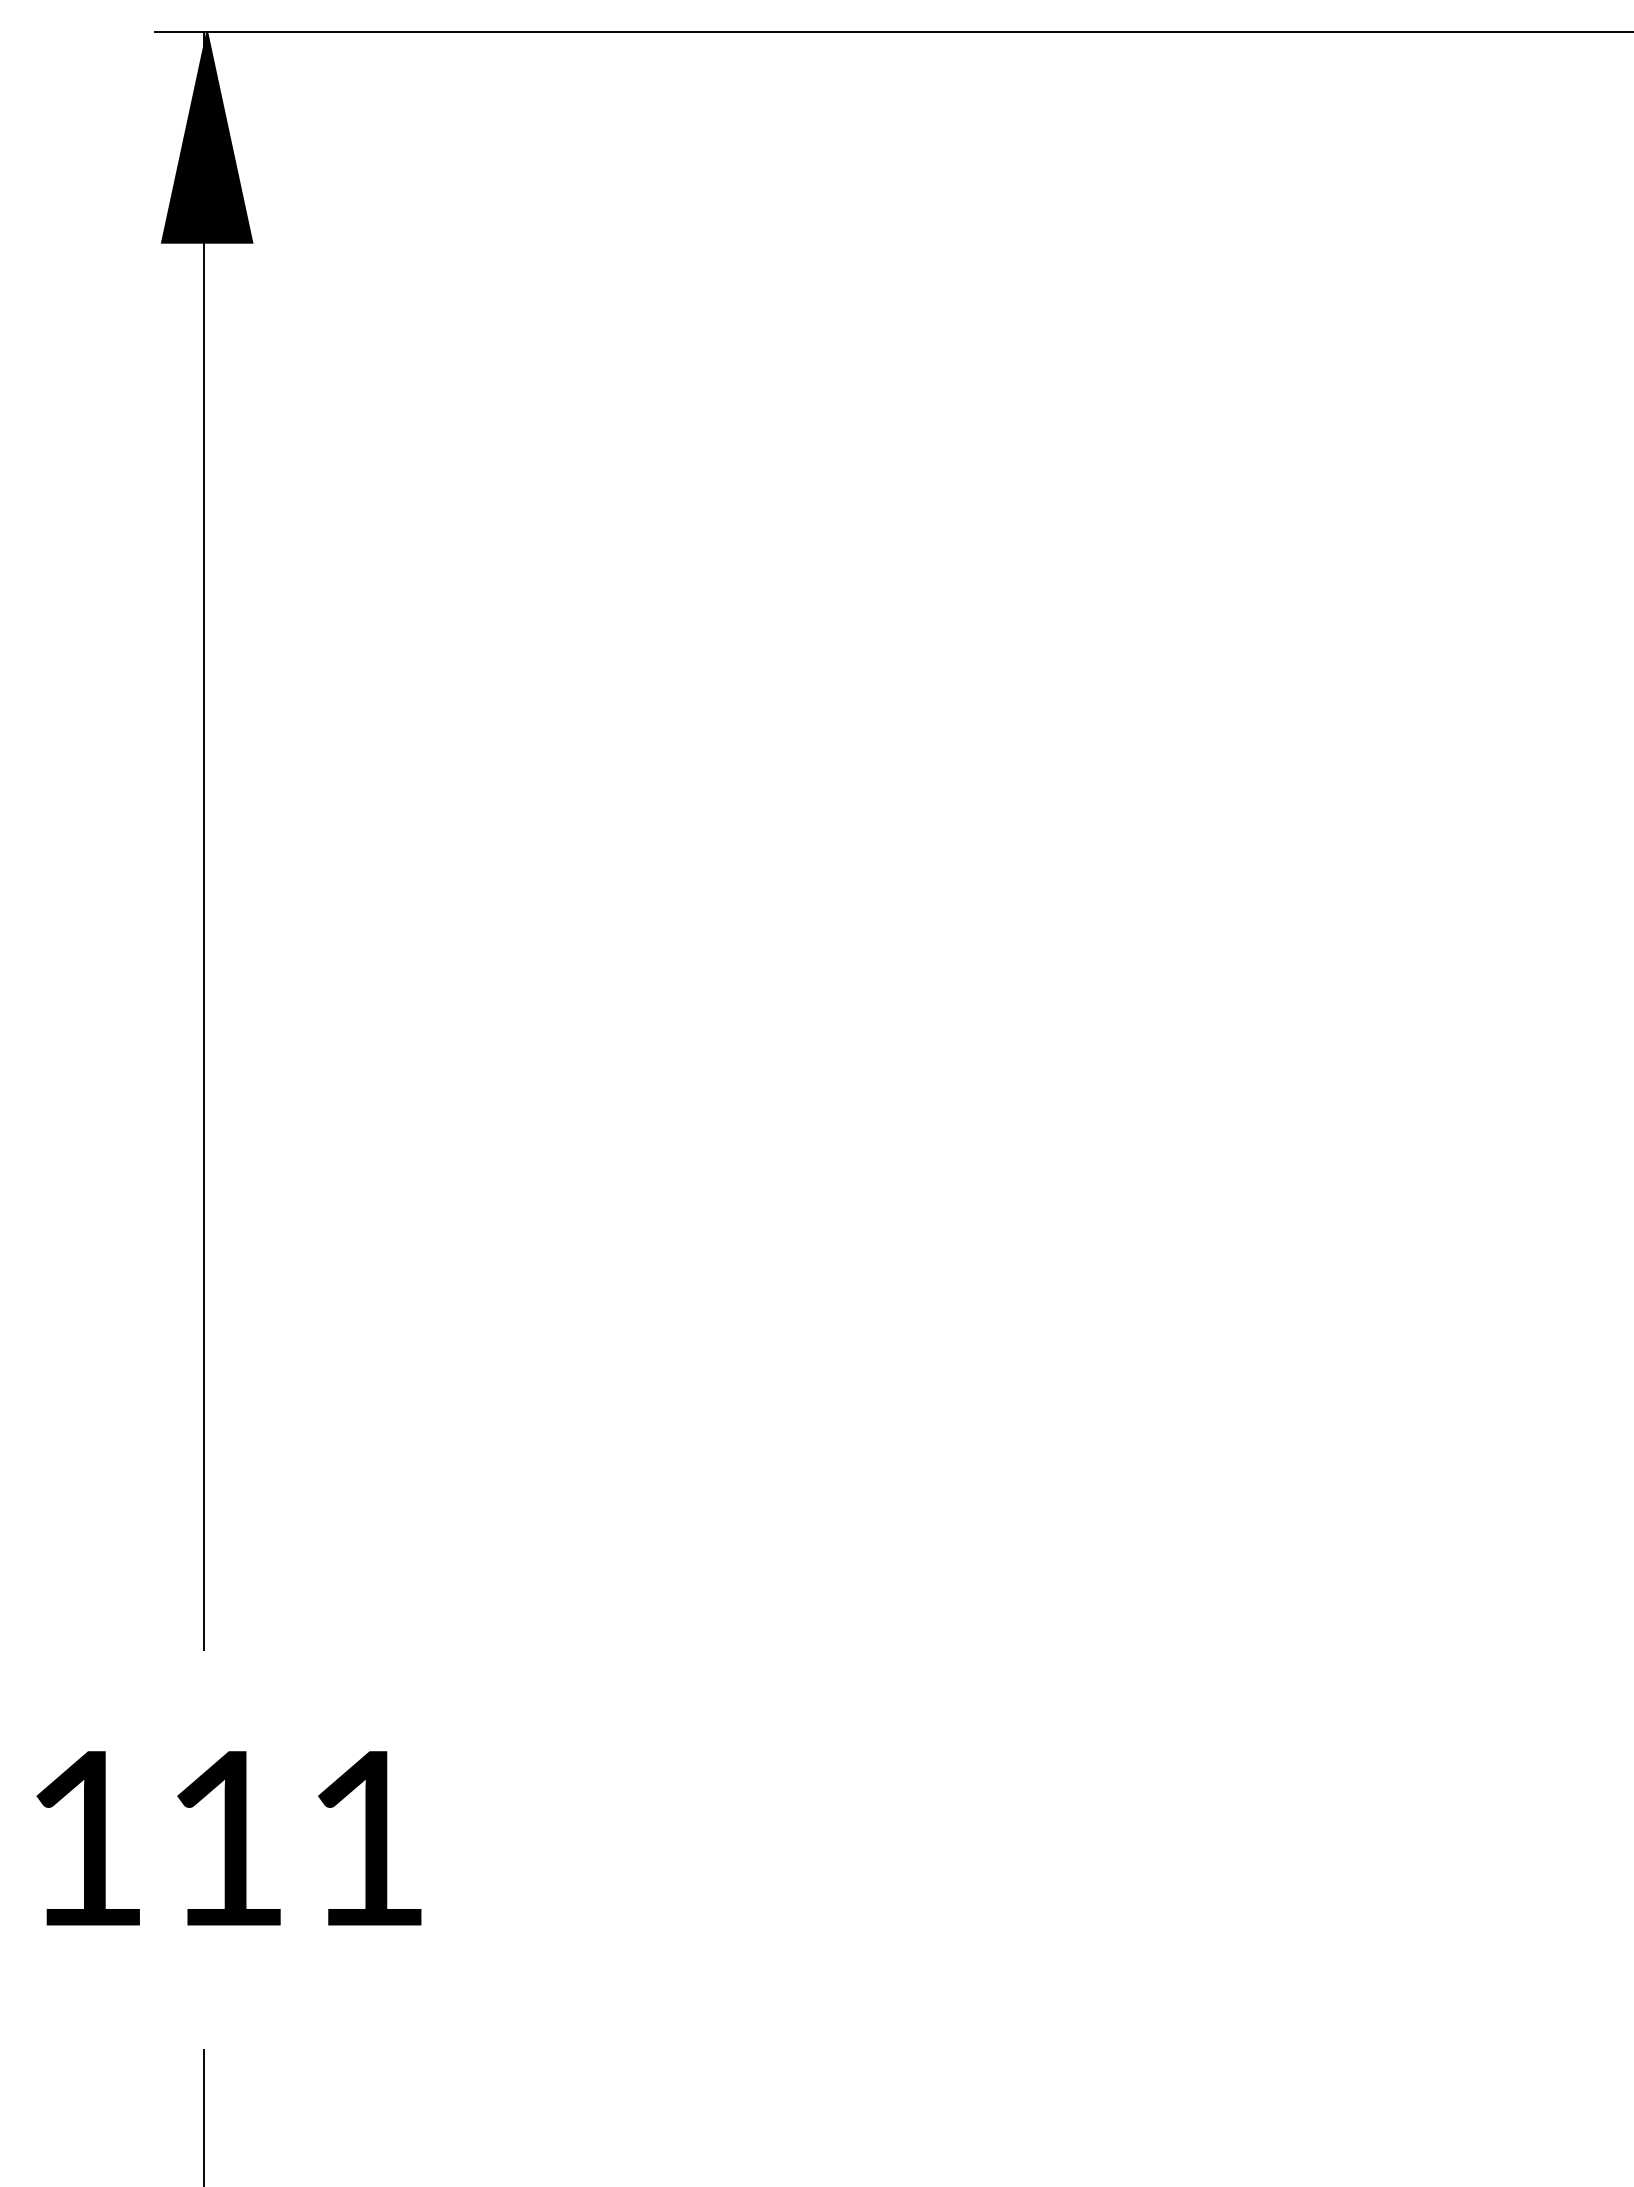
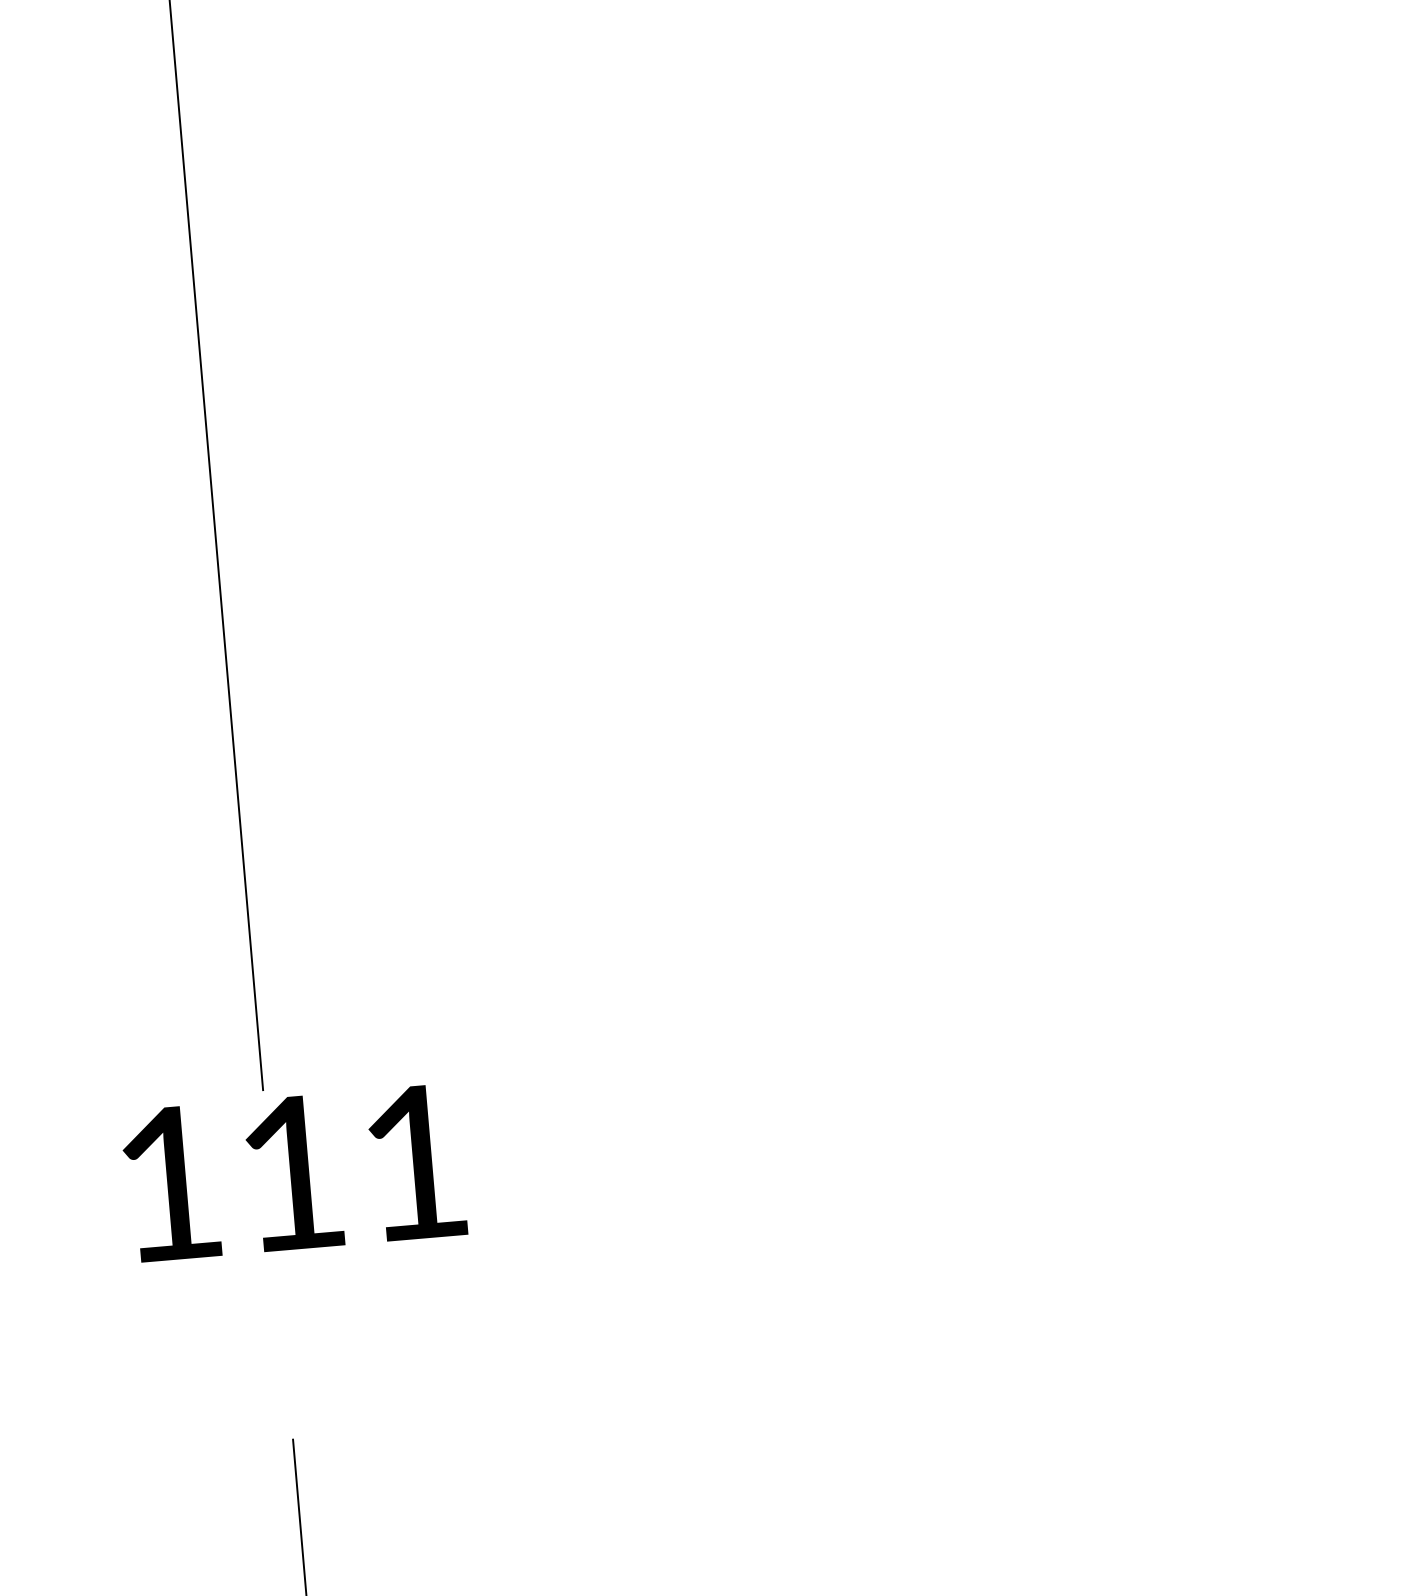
text: (228, 1838) -> (293, 1173), moved

